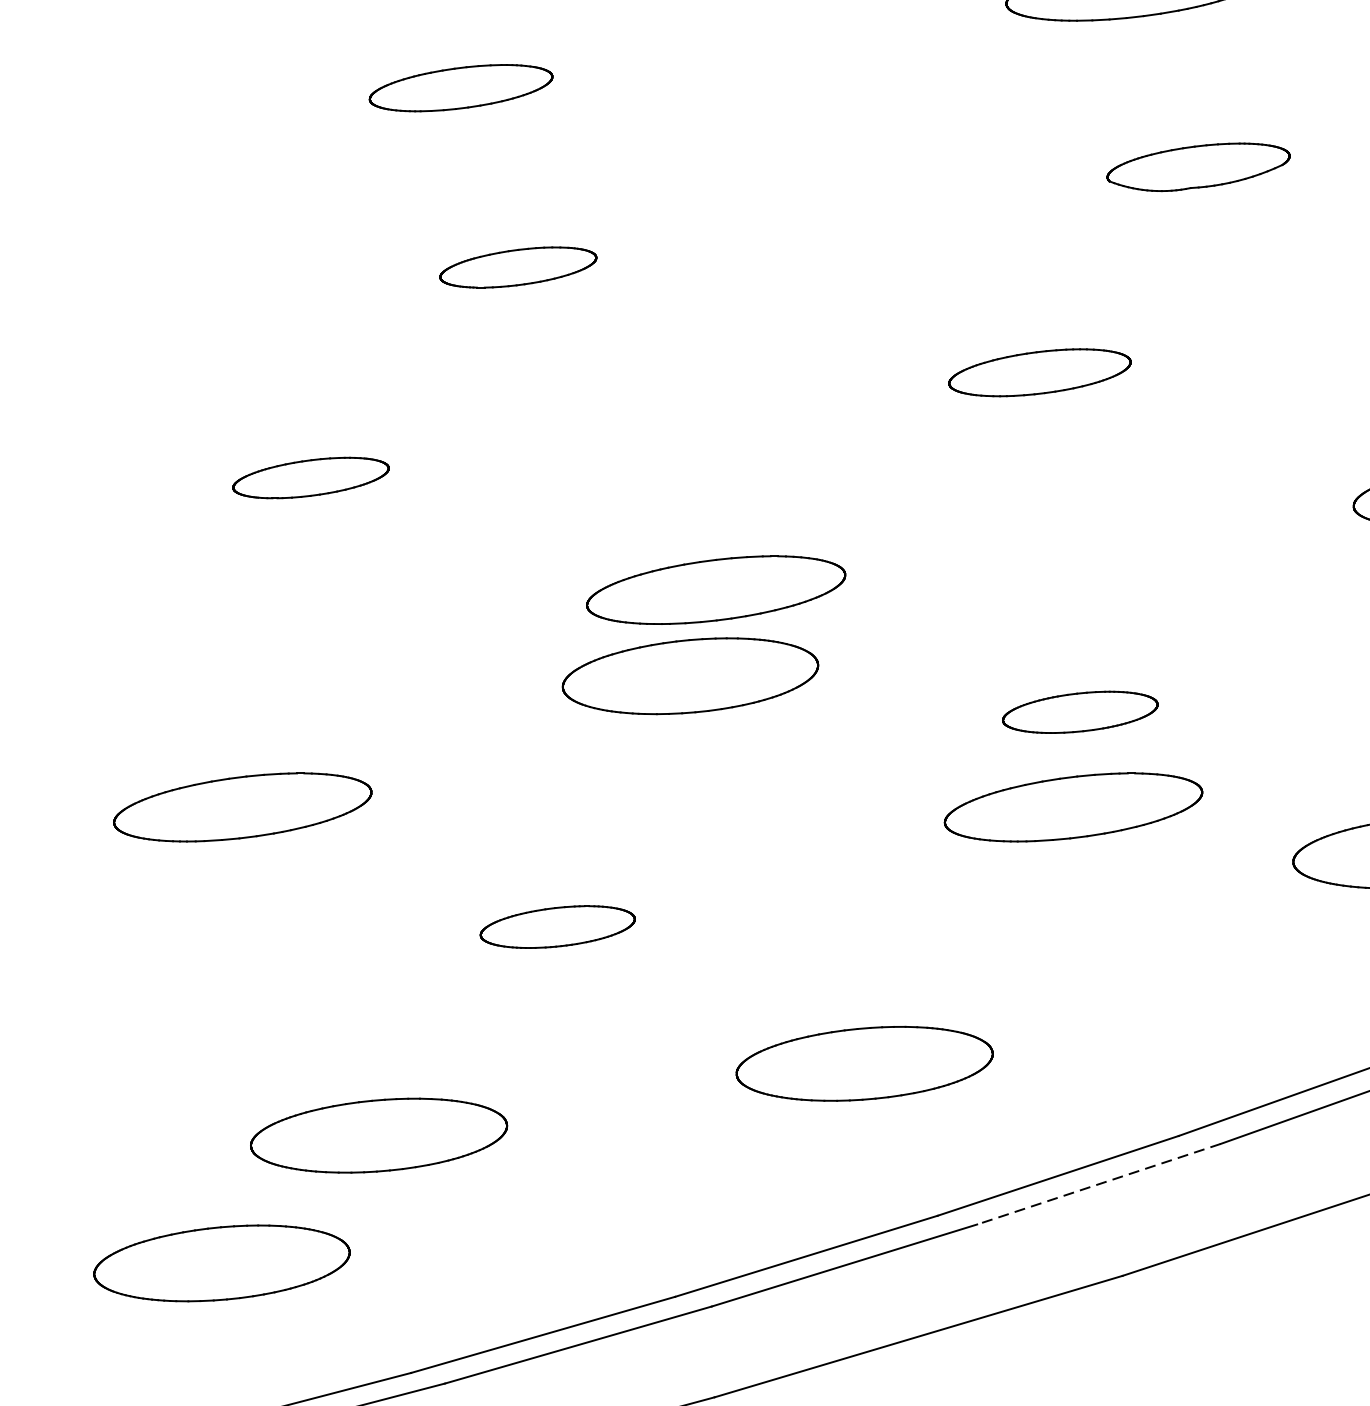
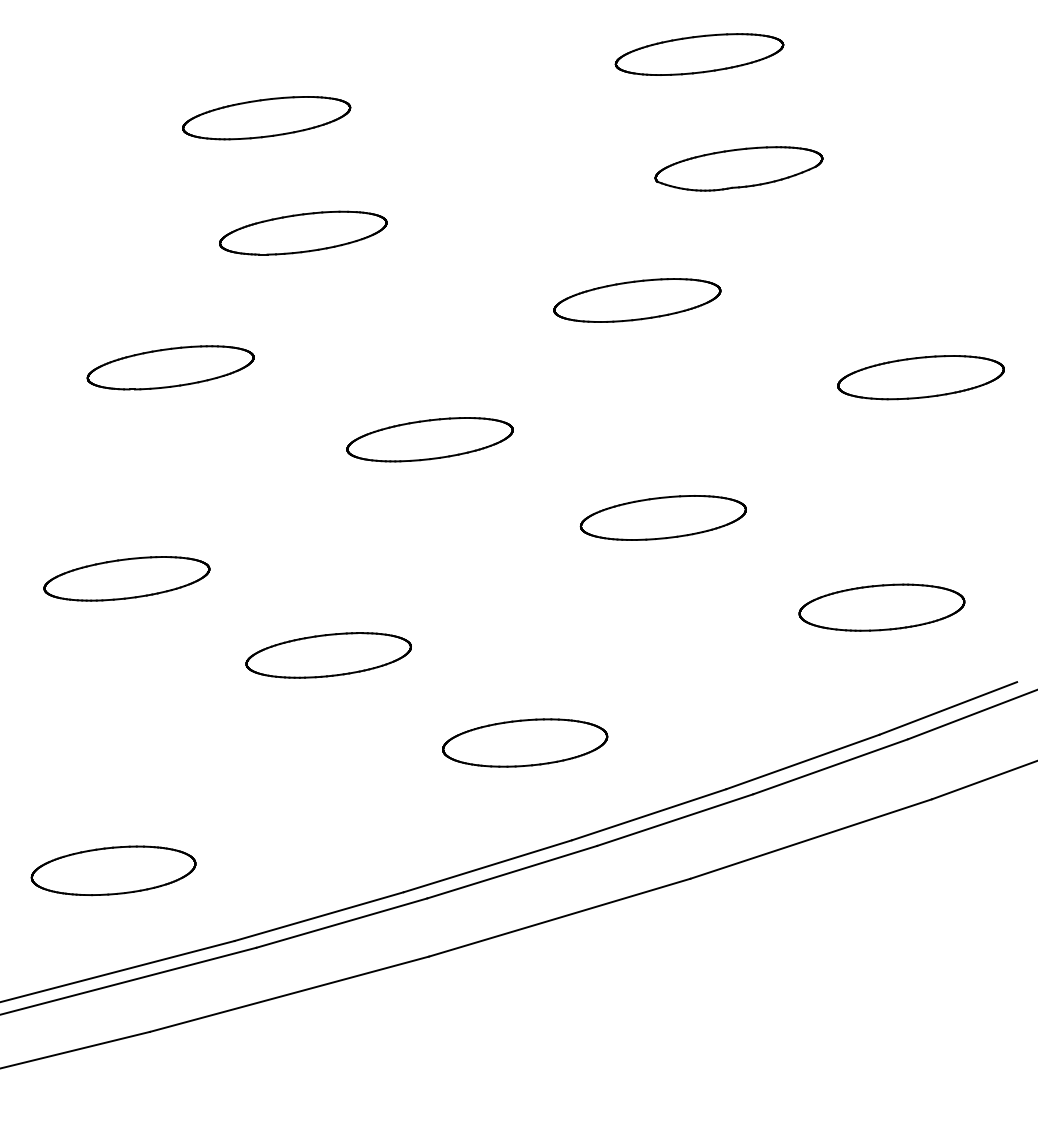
part: (460, 88) -> (266, 118), size x1.43
part: (1197, 166) -> (738, 168), size x1.43
part: (518, 266) -> (303, 232), size x1.67
part: (1040, 372) -> (637, 300), size x1.43
part: (310, 477) -> (170, 367), size x1.67
part: (690, 675) -> (413, 494), removed
part: (1079, 711) -> (662, 517), size x1.67
part: (1072, 806) -> (658, 578), removed
part: (557, 927) -> (328, 655), size x1.67
part: (379, 1134) -> (214, 788), removed
line: (1097, 1184) -> (674, 820), dashed -> solid

